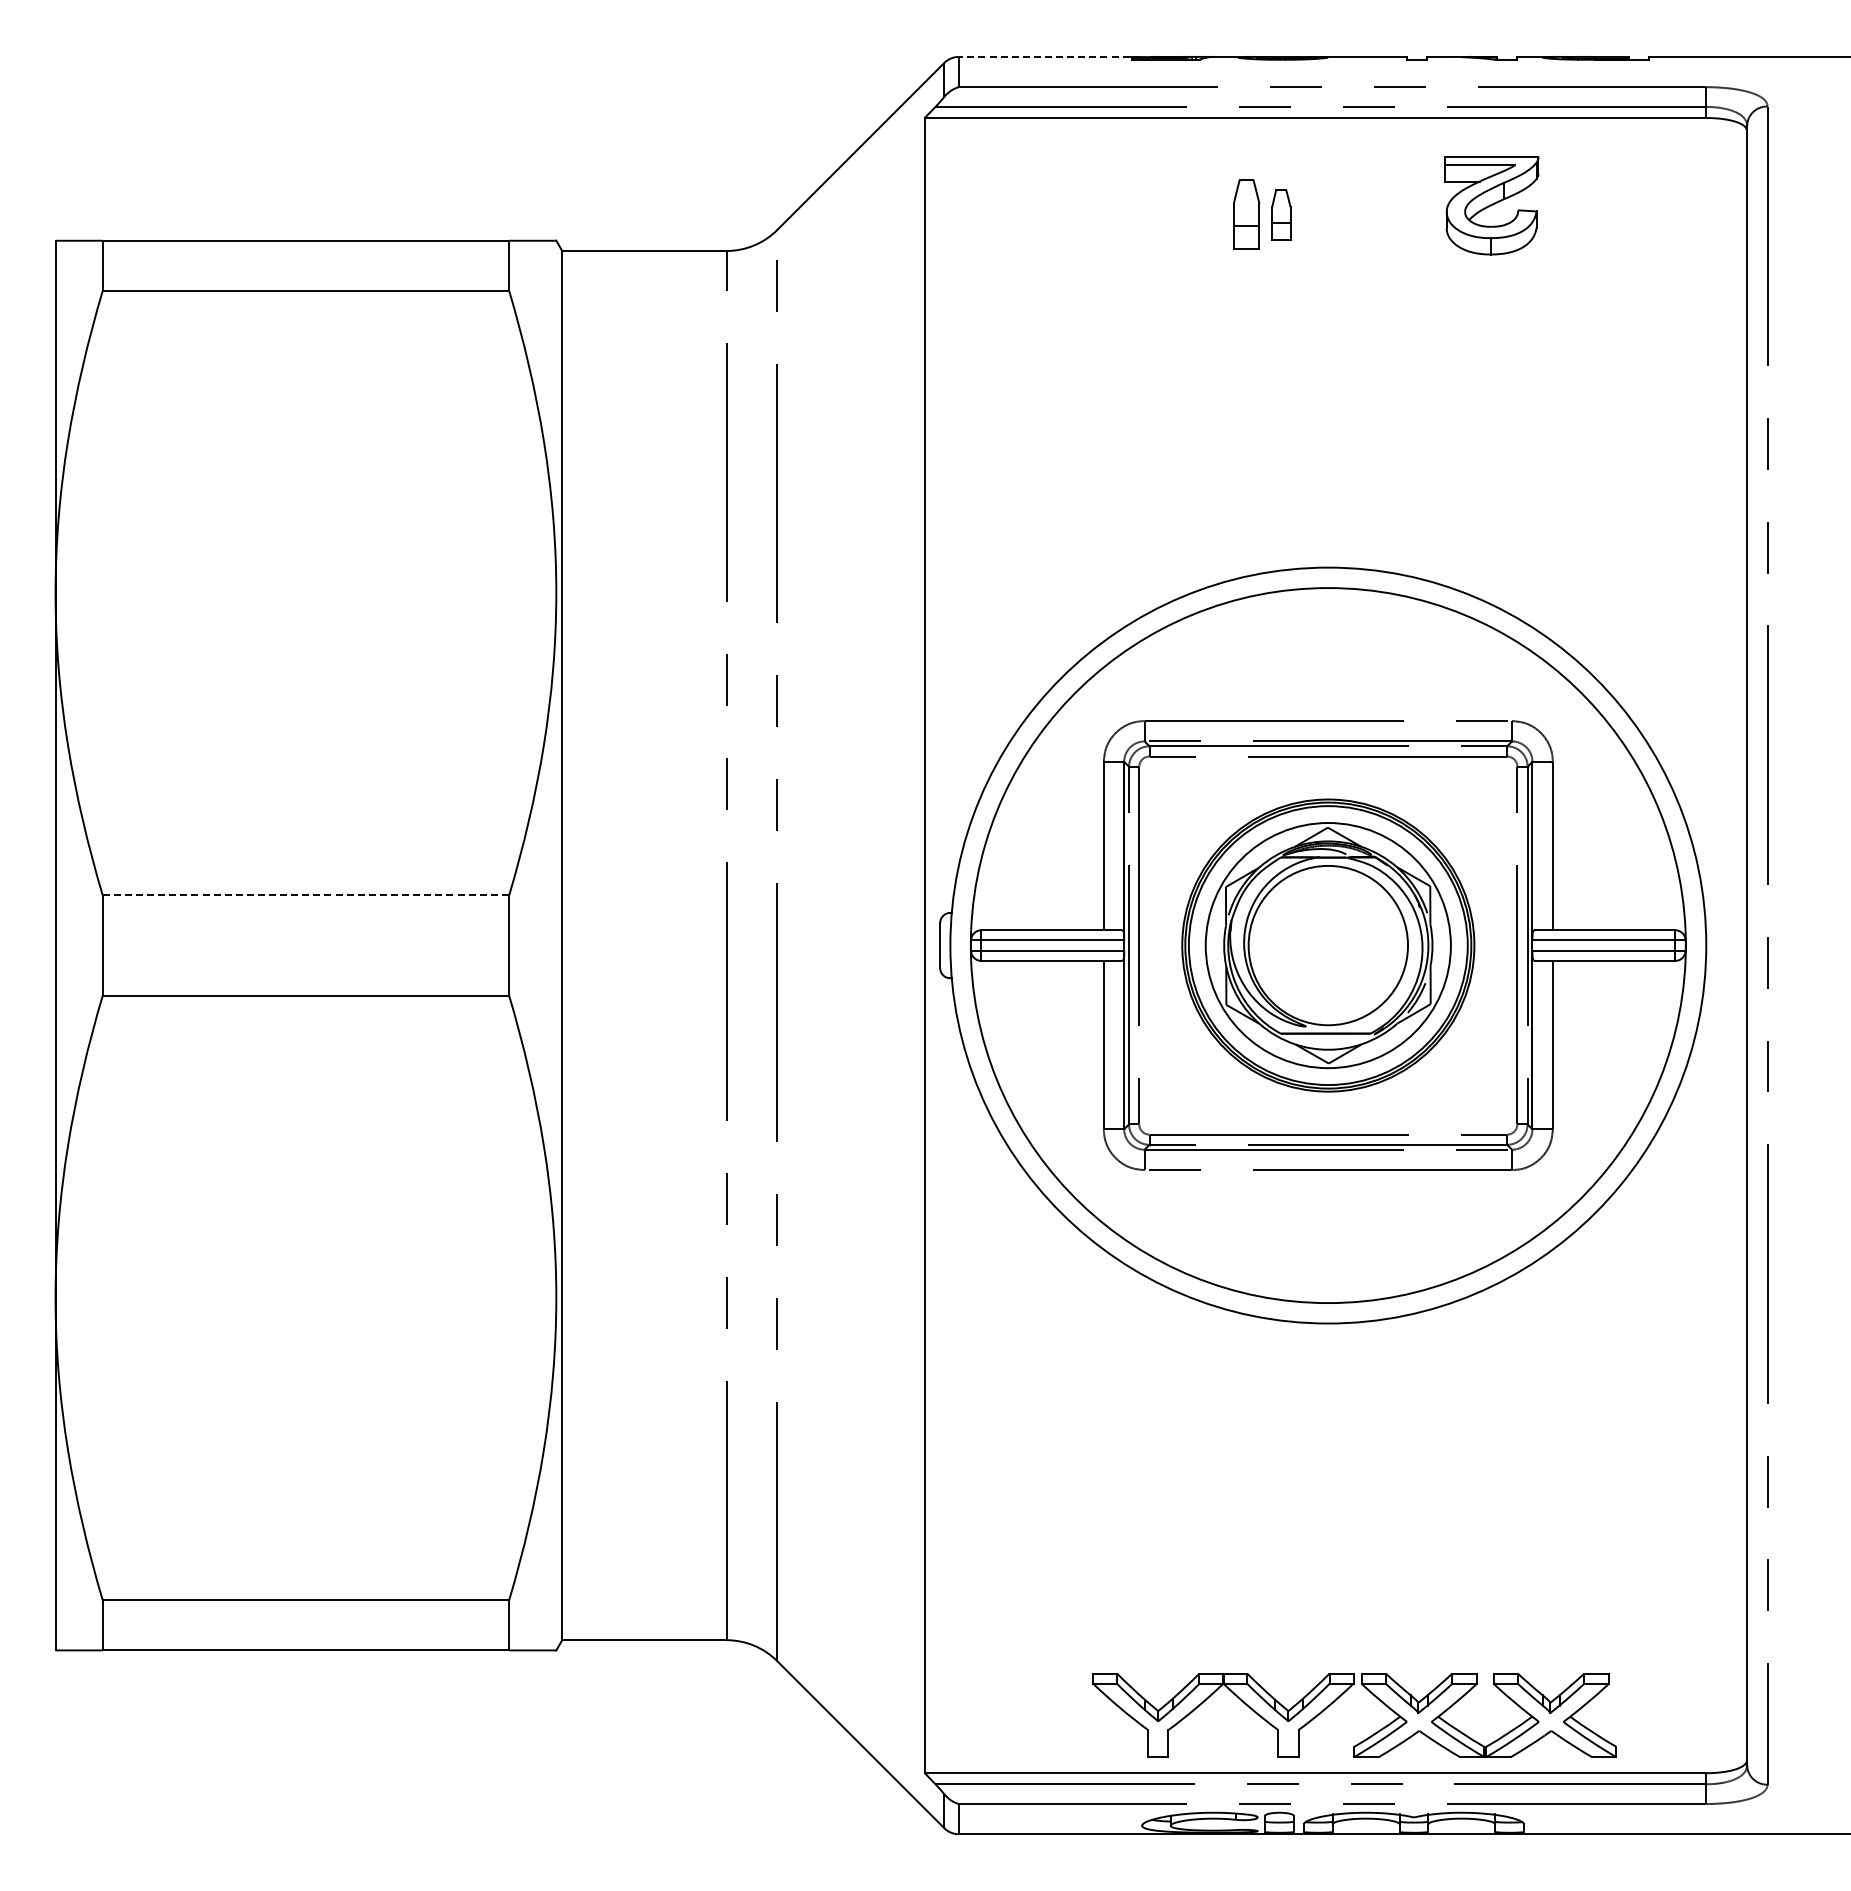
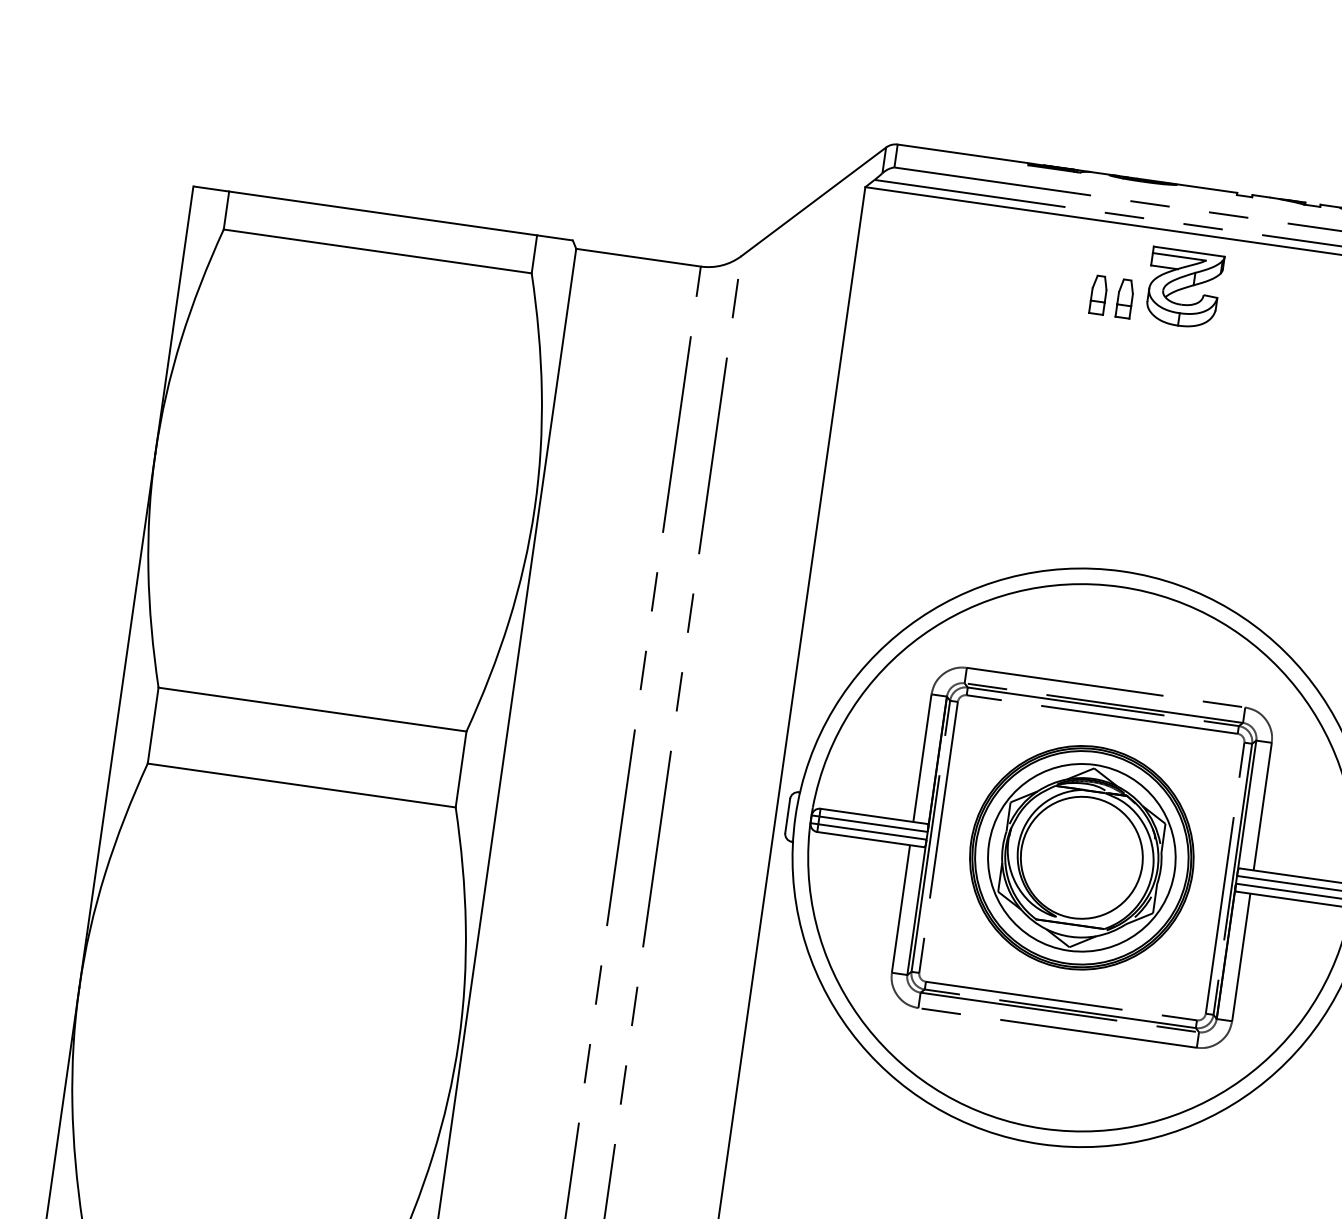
line: (1043, 56) -> (961, 153), dashed -> solid
part: (1491, 205) -> (1183, 288), moved
part: (1246, 214) -> (1098, 294), size x0.71
line: (306, 895) -> (312, 709), dashed -> solid

